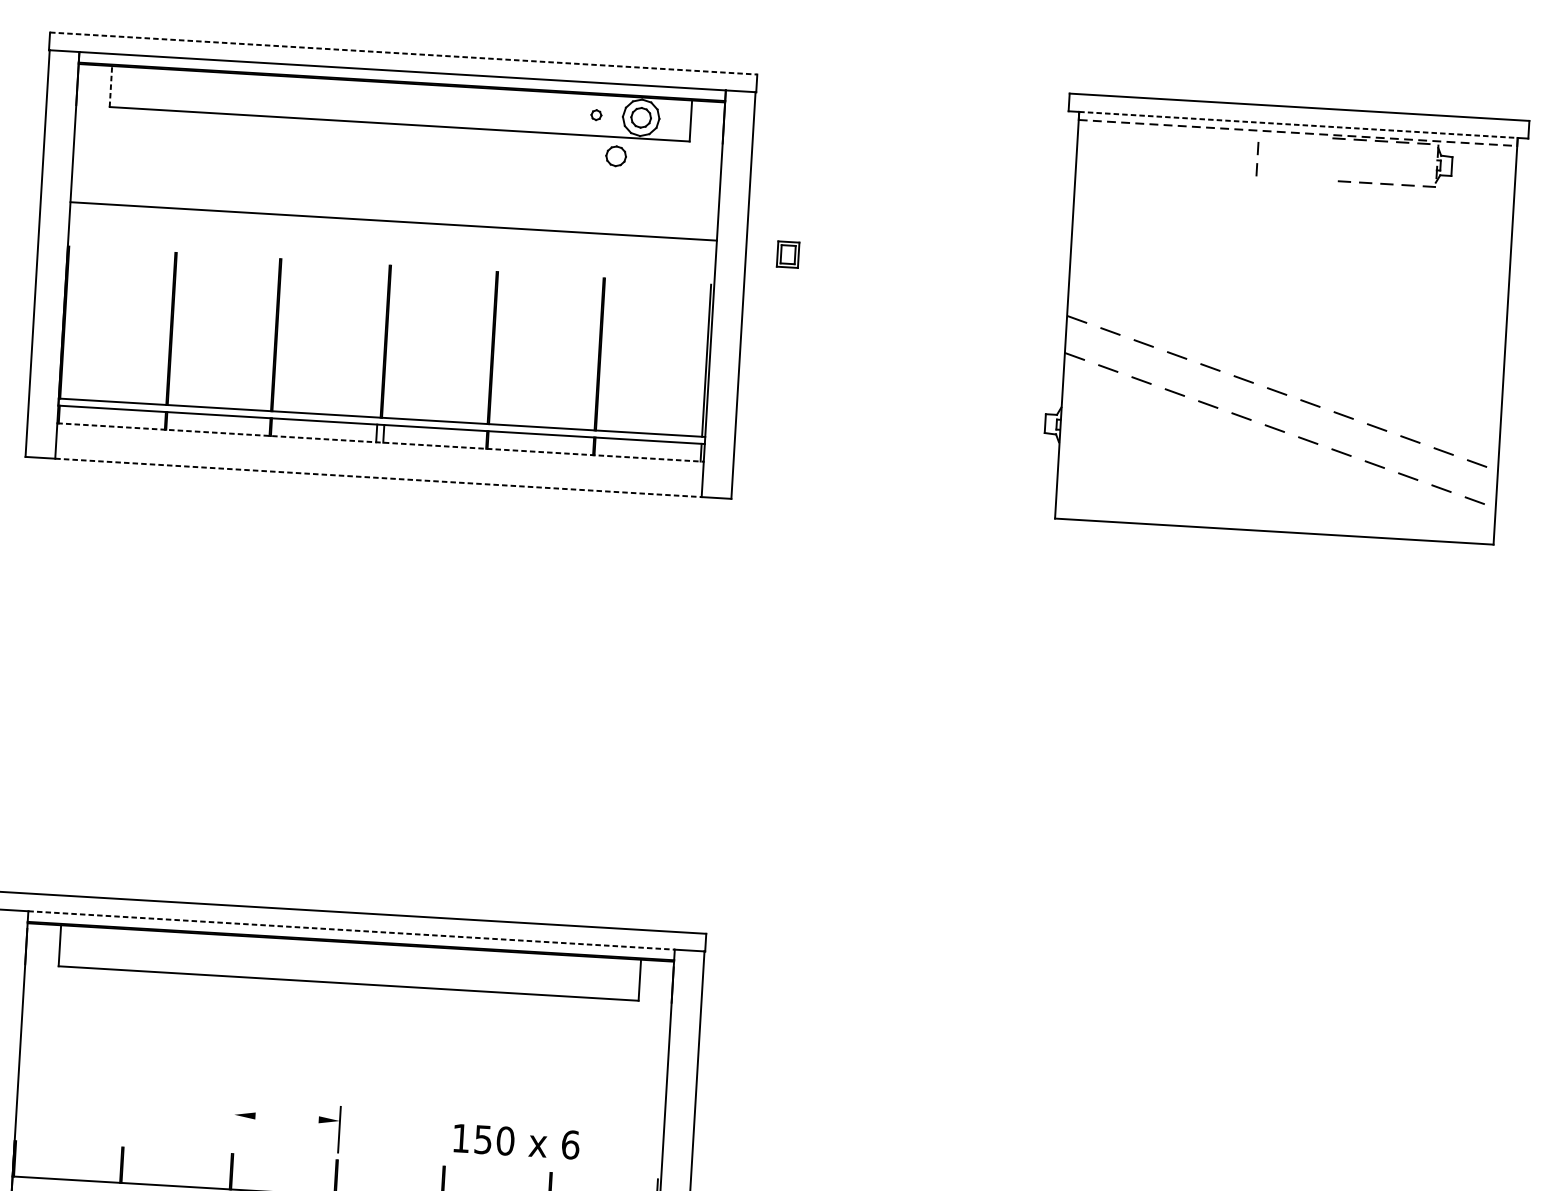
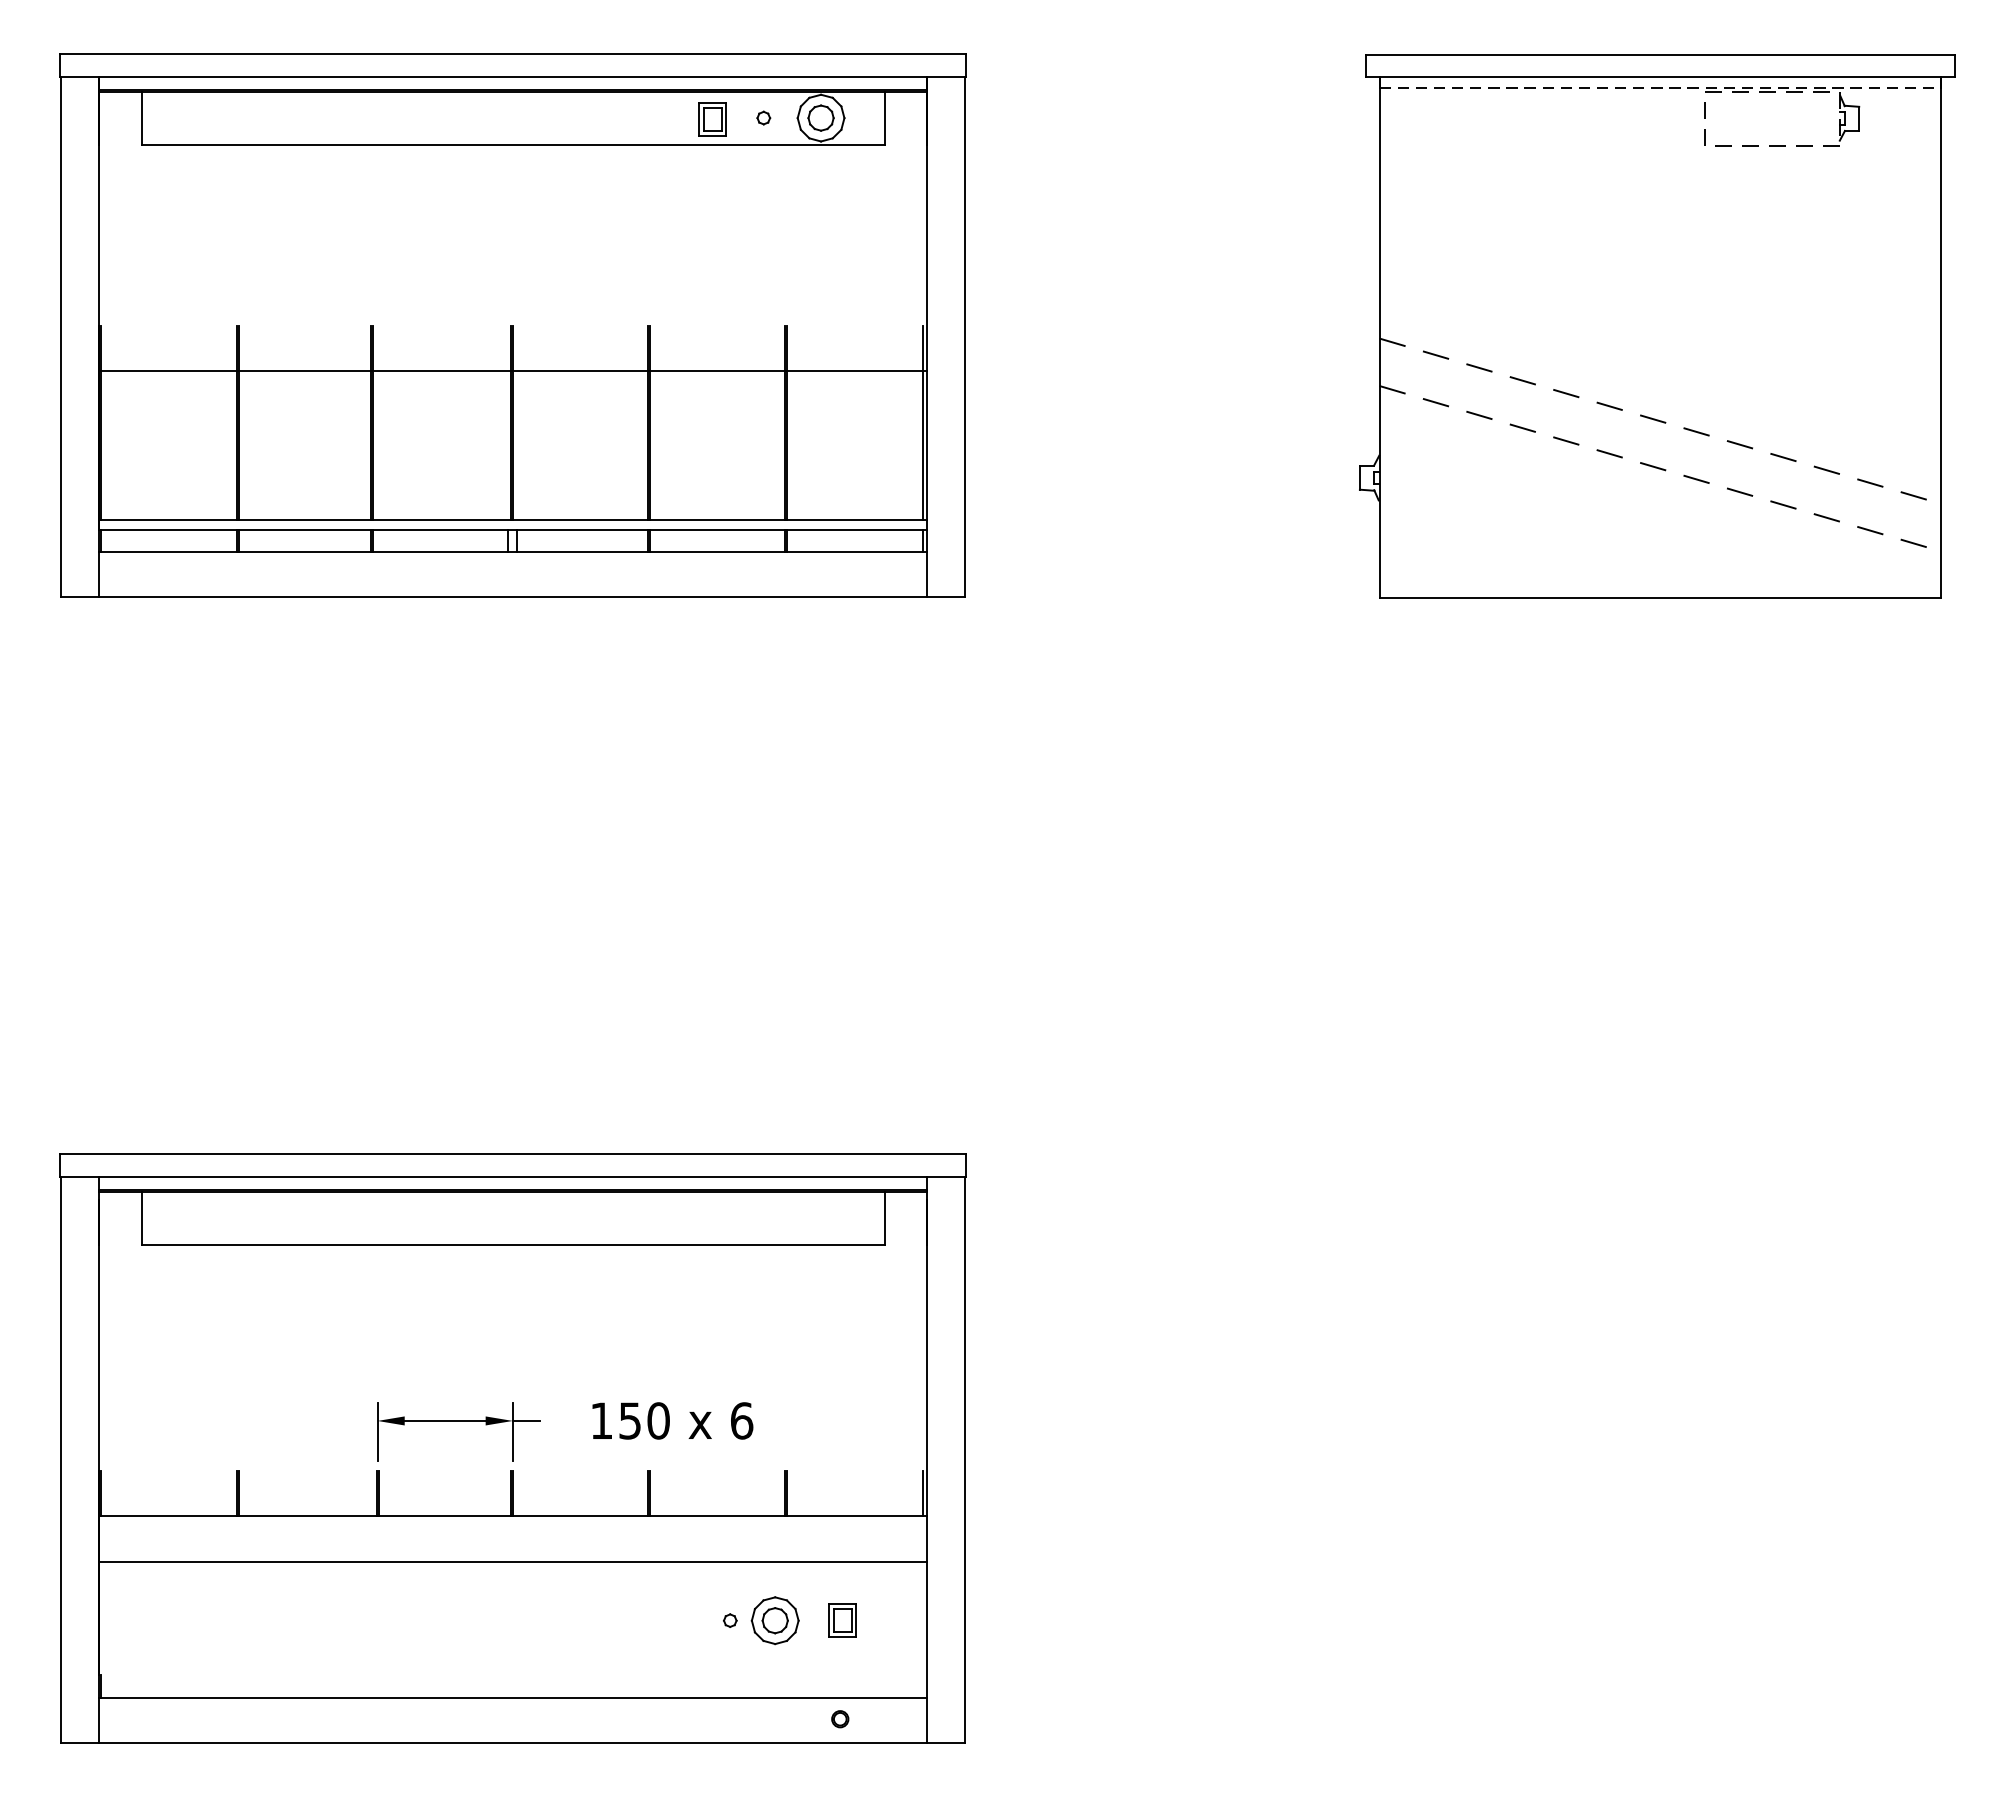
line: (403, 53) -> (513, 54), dashed -> solid
line: (111, 85) -> (142, 117), dashed -> solid
line: (1298, 125) -> (1660, 77), dashed -> solid
line: (1257, 154) -> (1704, 118), moved
part: (615, 155) -> (791, 168), removed
line: (393, 221) -> (513, 371), moved
part: (787, 254) -> (712, 119), moved
line: (380, 442) -> (513, 552), dashed -> solid
line: (378, 477) -> (513, 597), dashed -> solid
line: (351, 930) -> (513, 1176), dashed -> solid
line: (286, 1117) -> (444, 1420), added
line: (350, 1121) -> (526, 1420), added
line: (233, 1123) -> (377, 1431), added
text: (516, 1141) -> (672, 1420), moved

